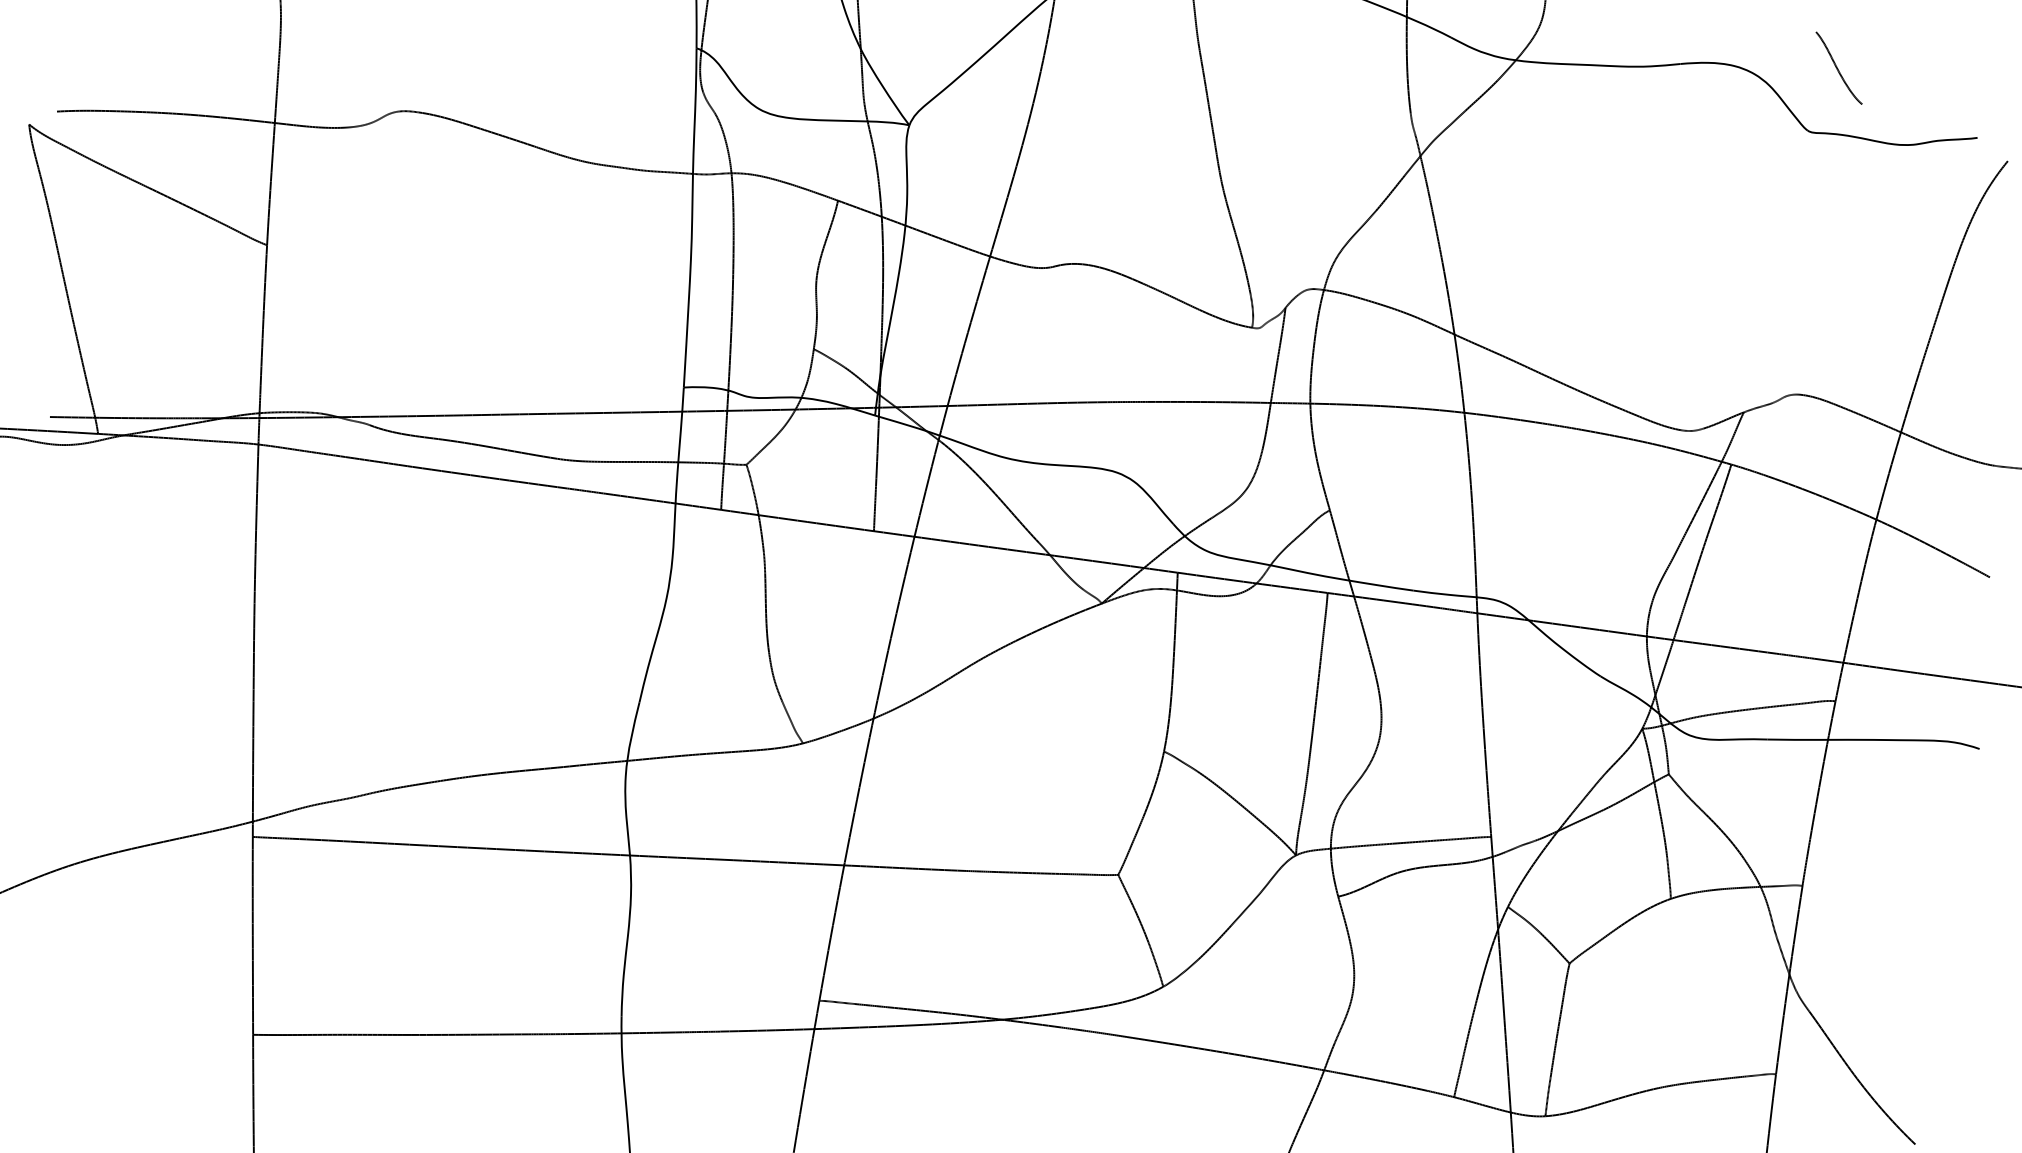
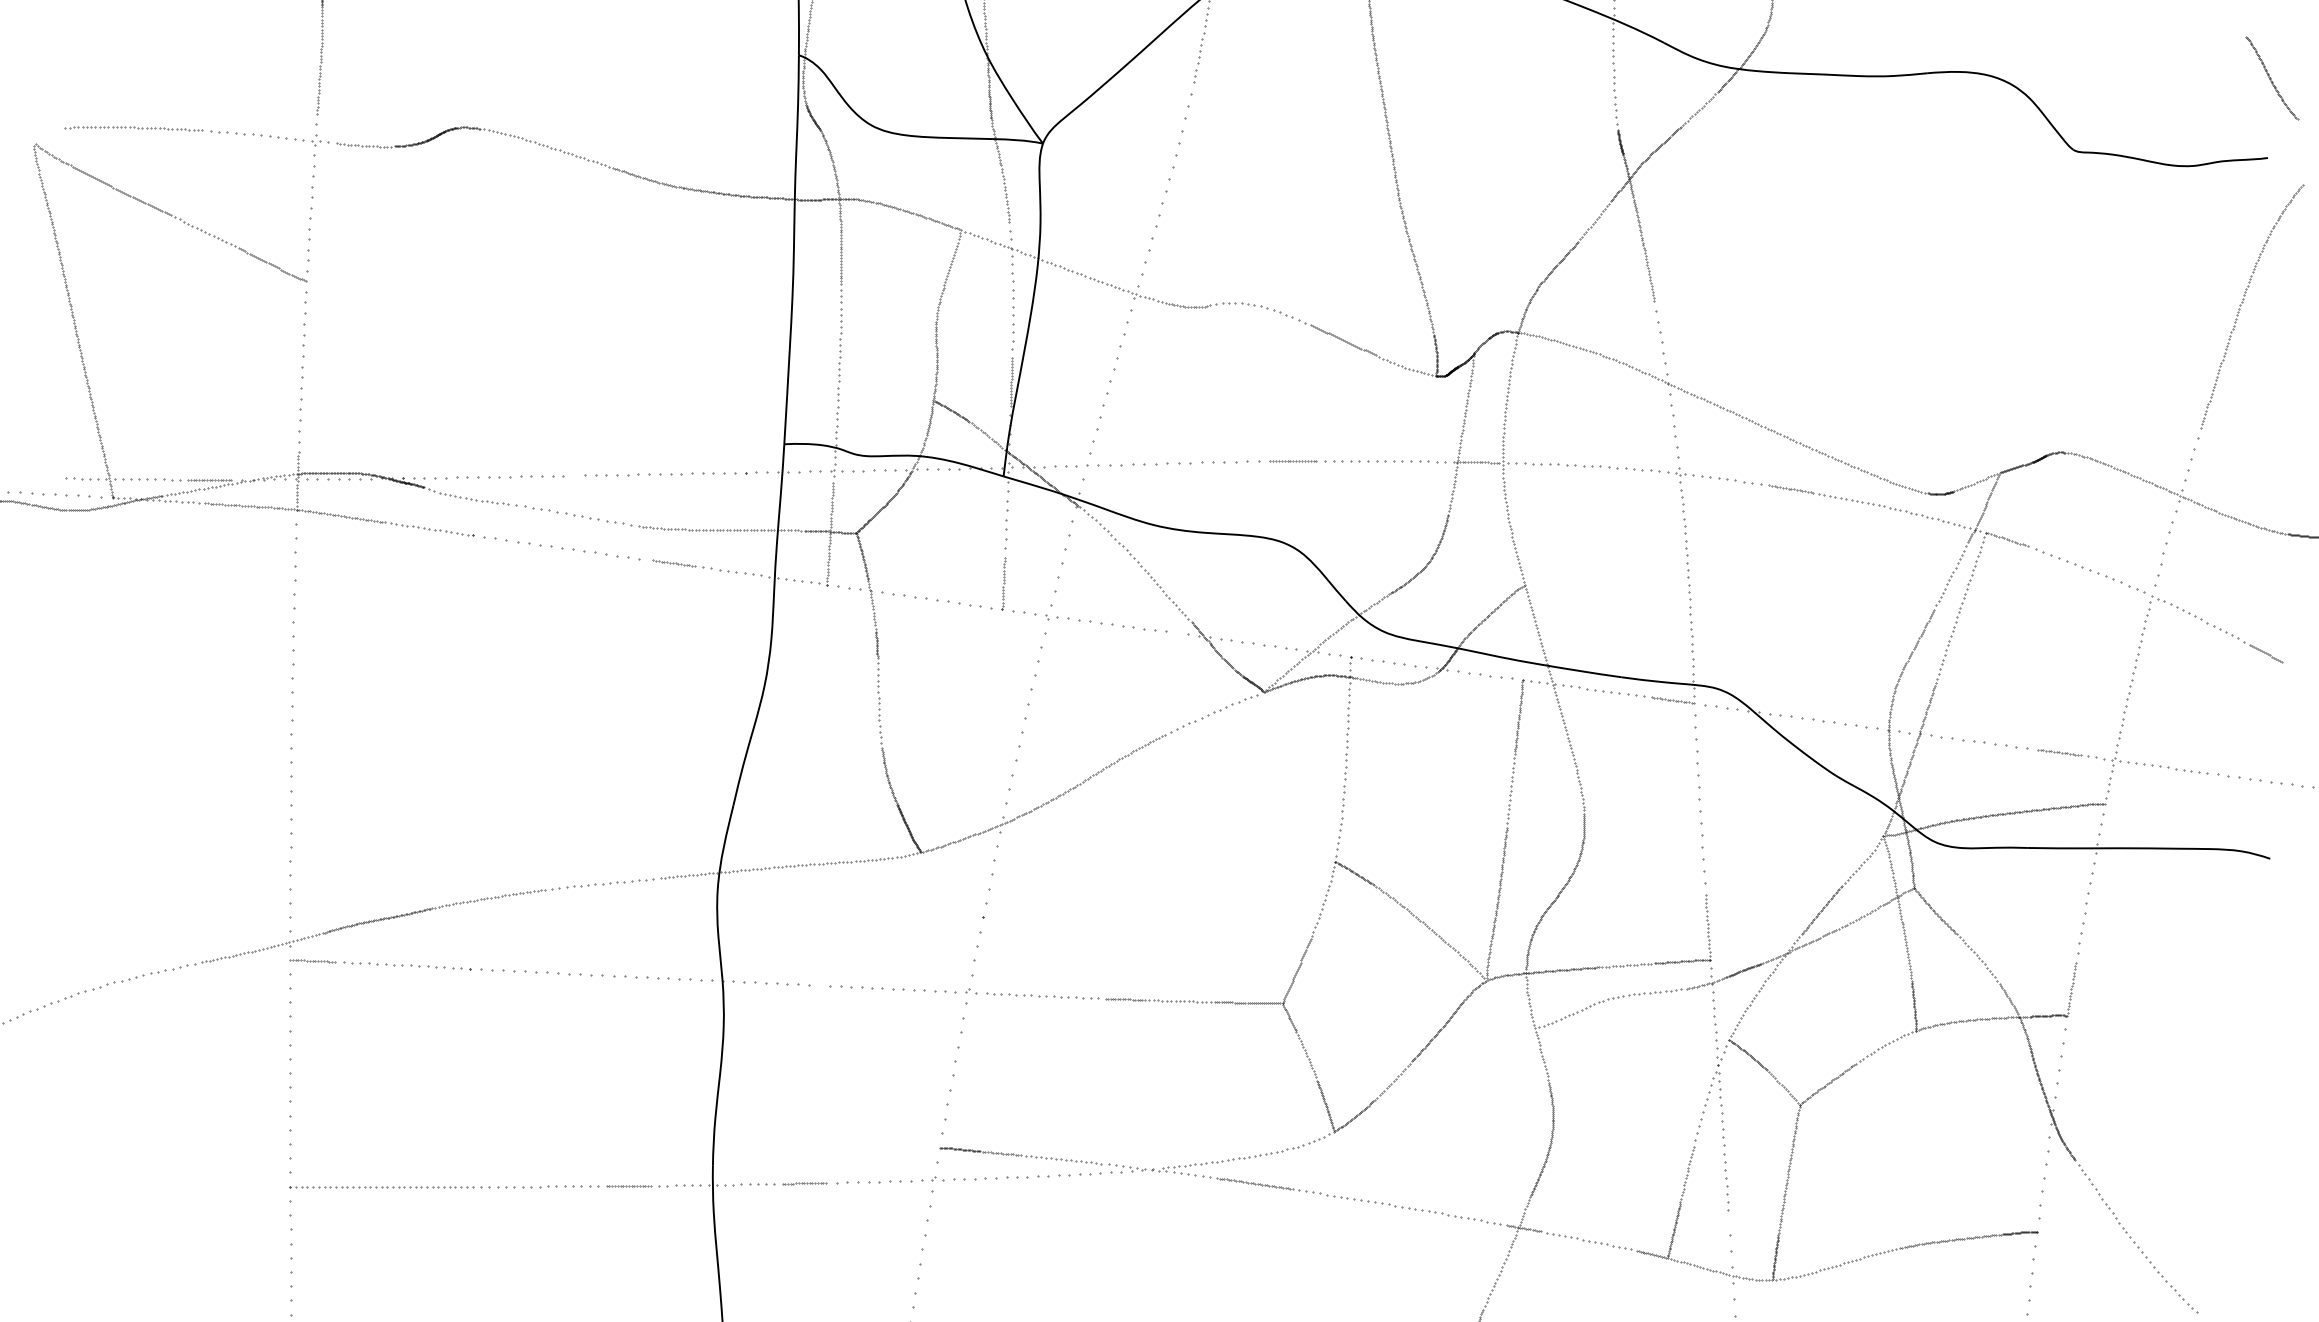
curve: (1838, 68) -> (2271, 78), moved

